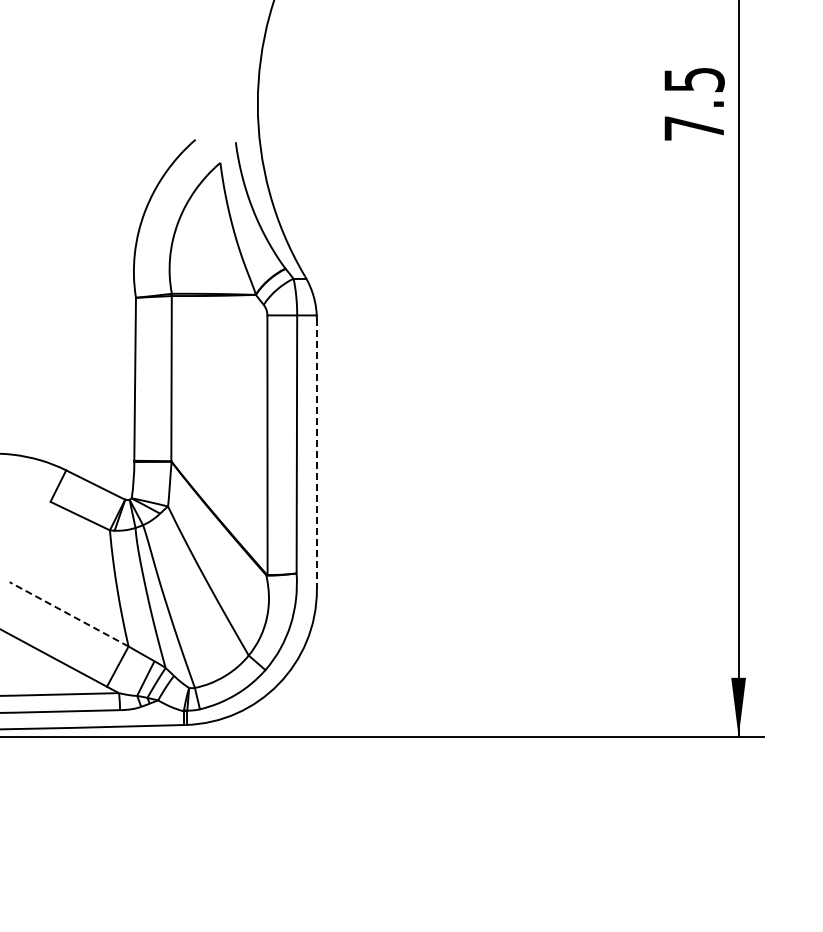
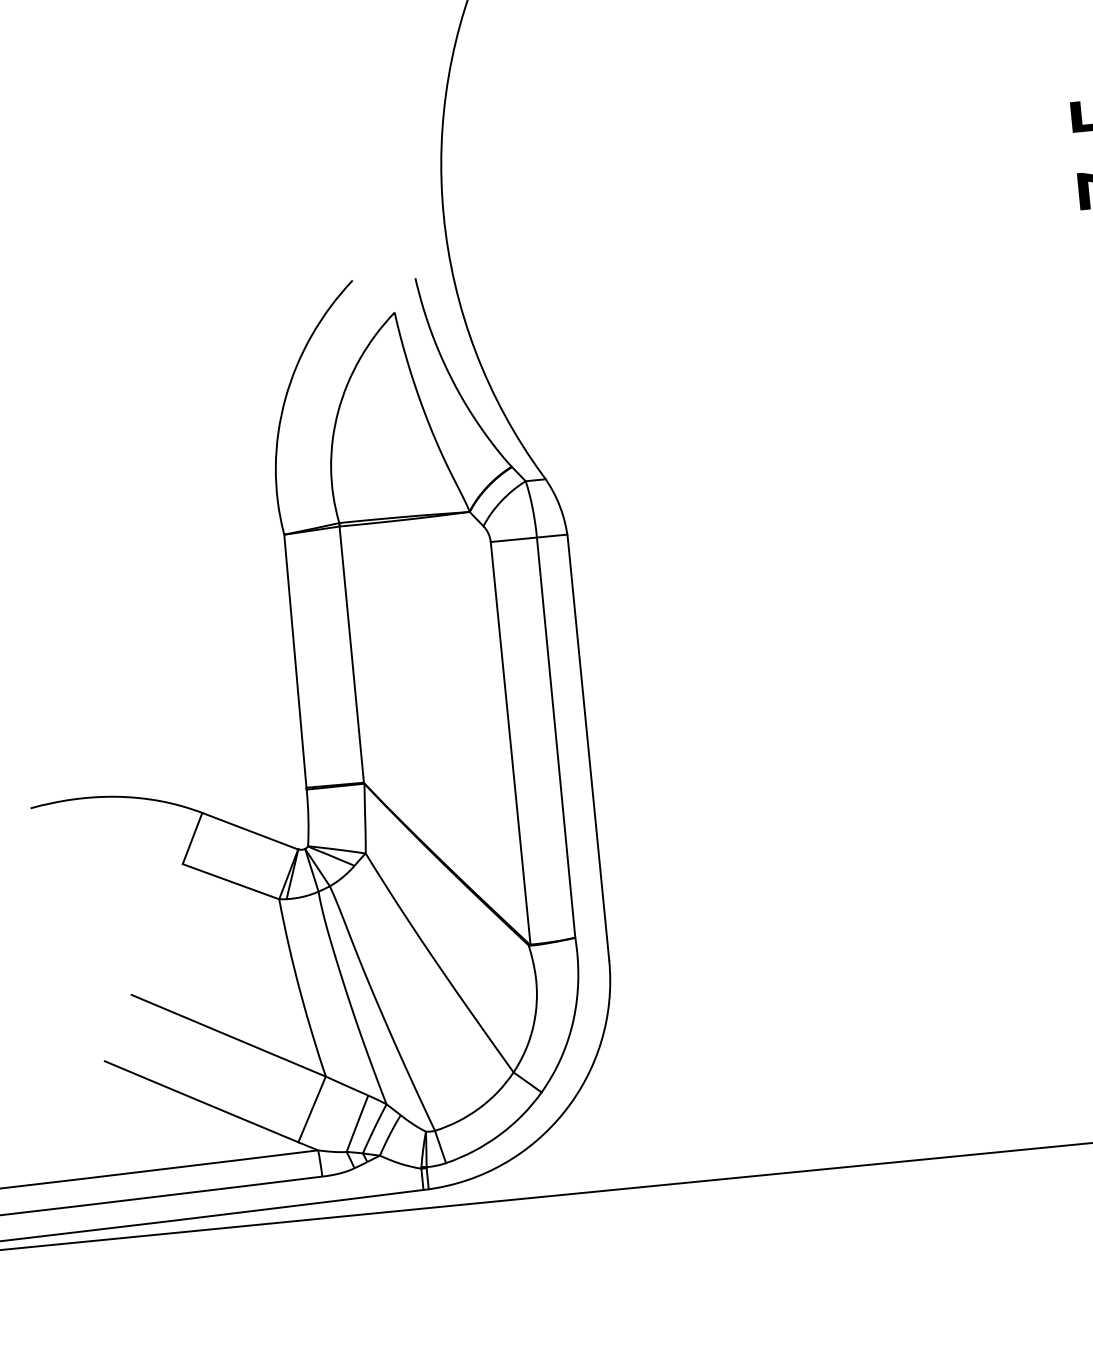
line: (316, 455) -> (588, 751), dashed -> solid
line: (69, 614) -> (229, 1035), dashed -> solid

